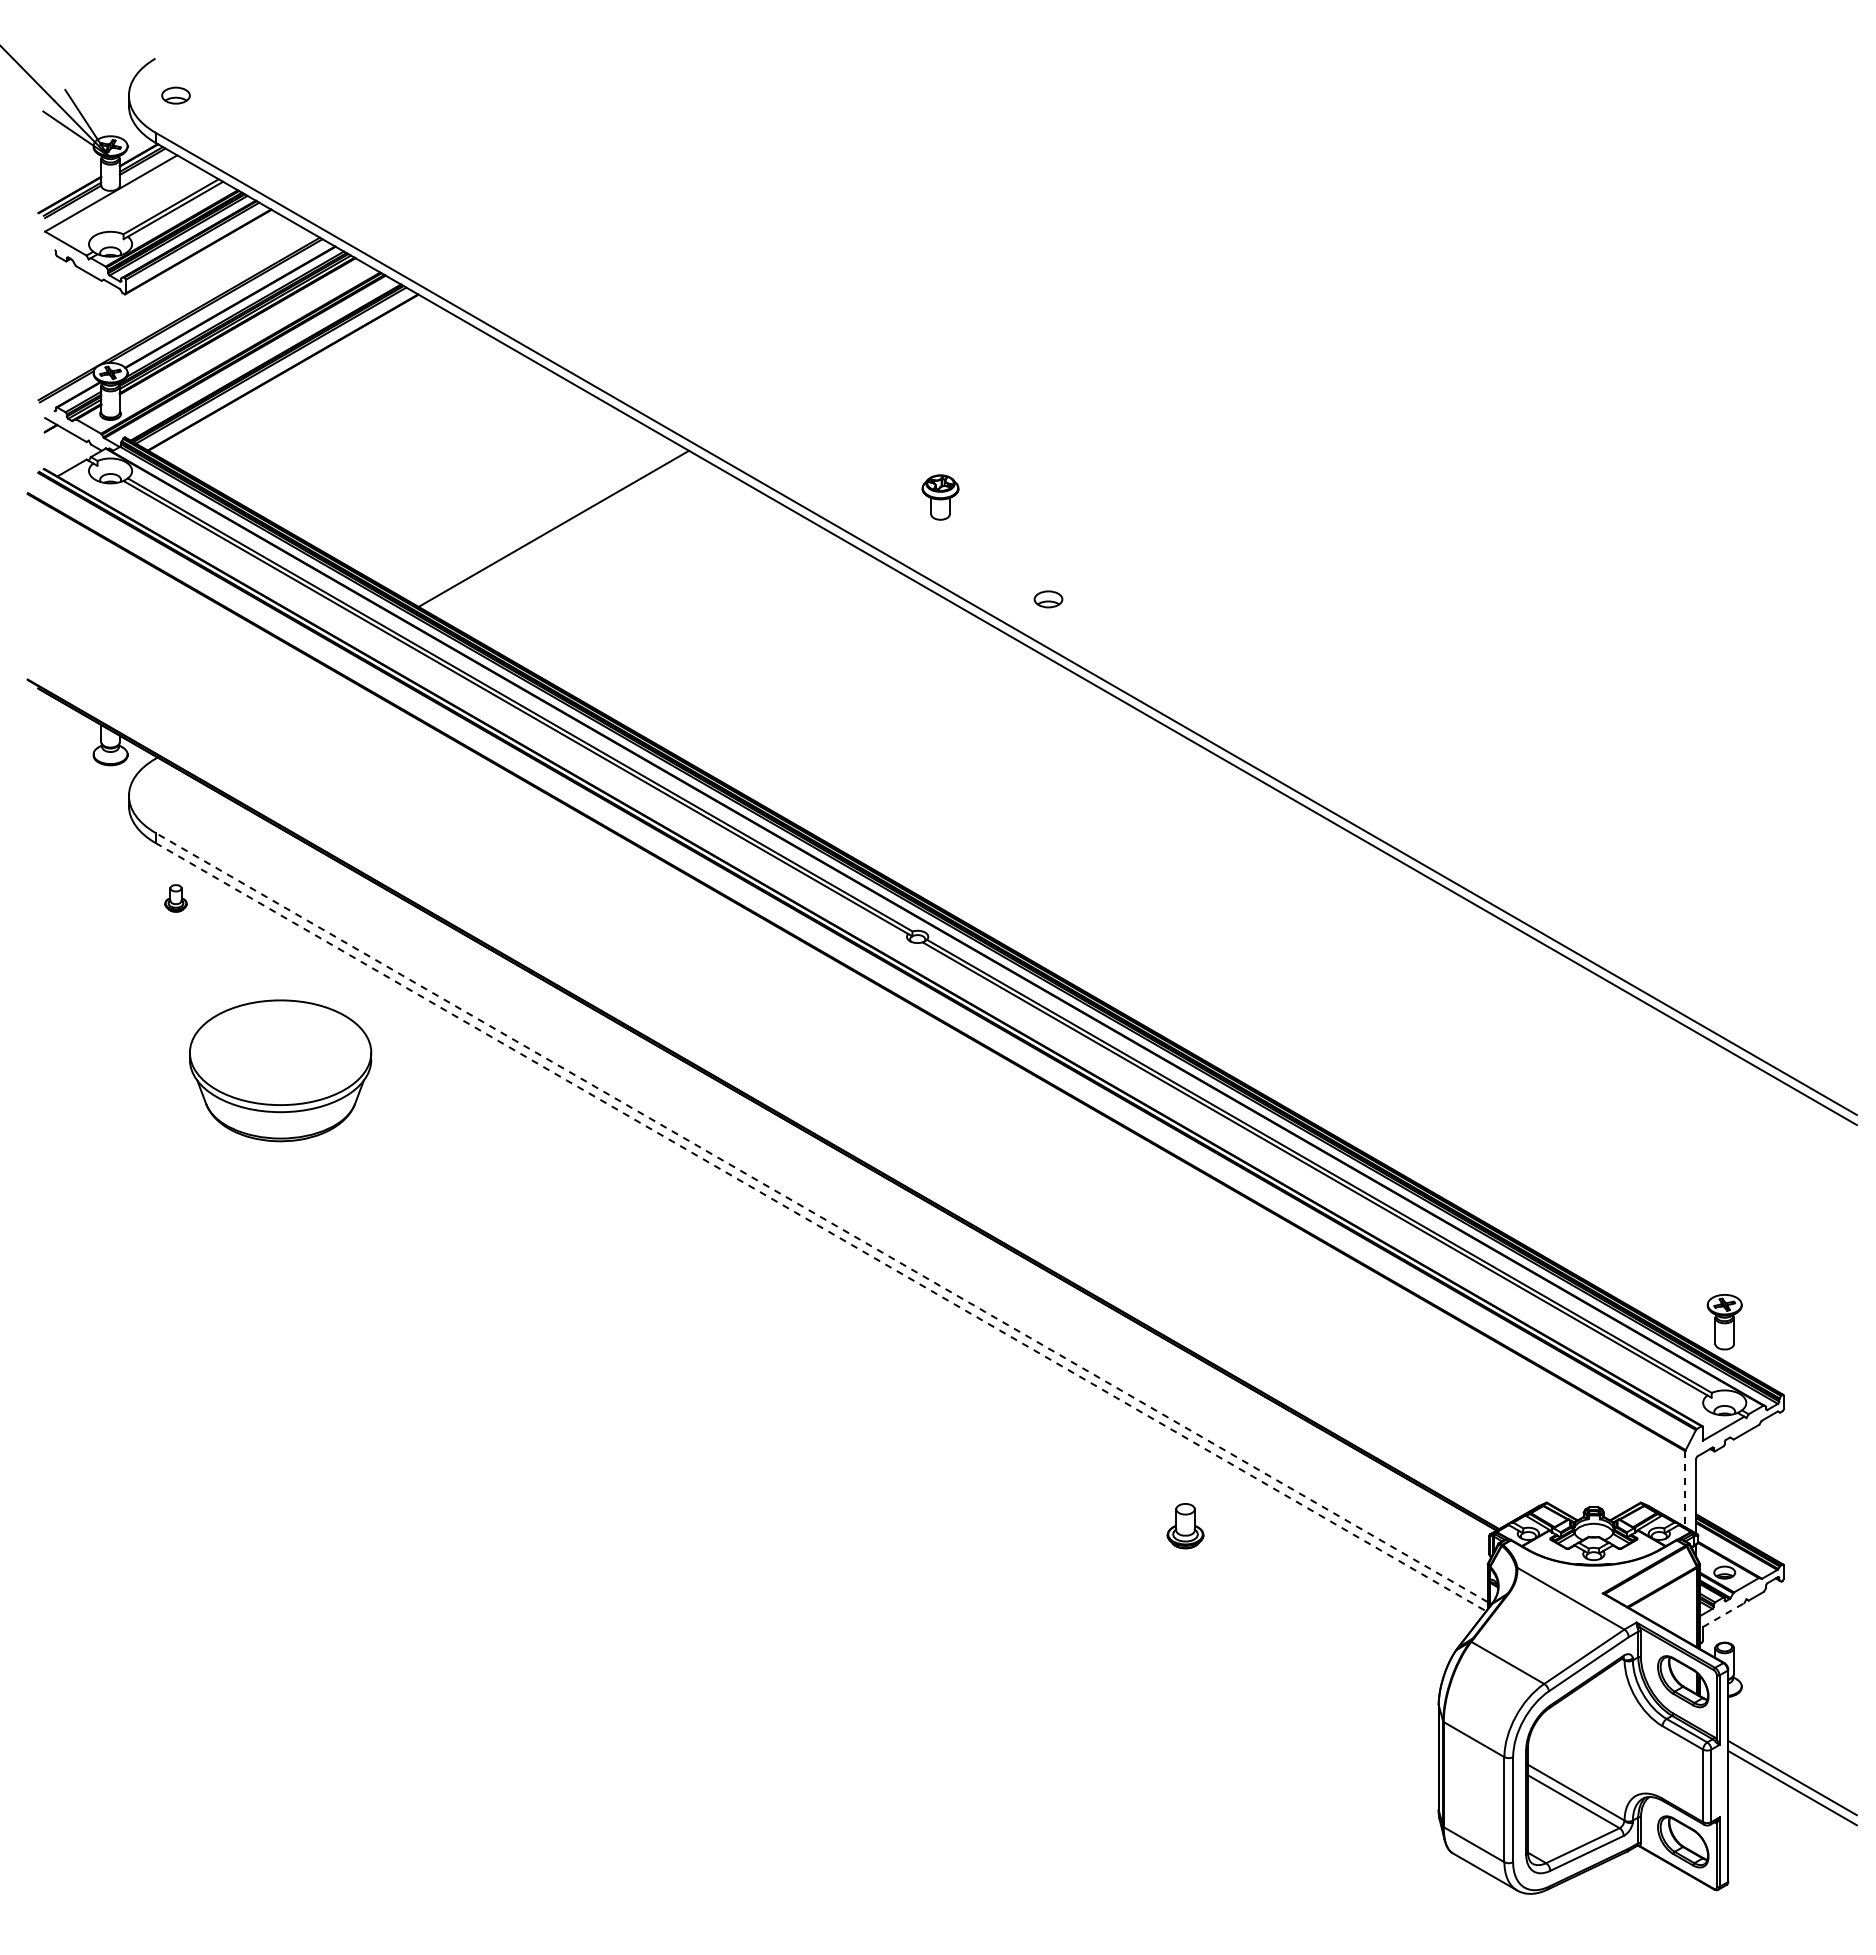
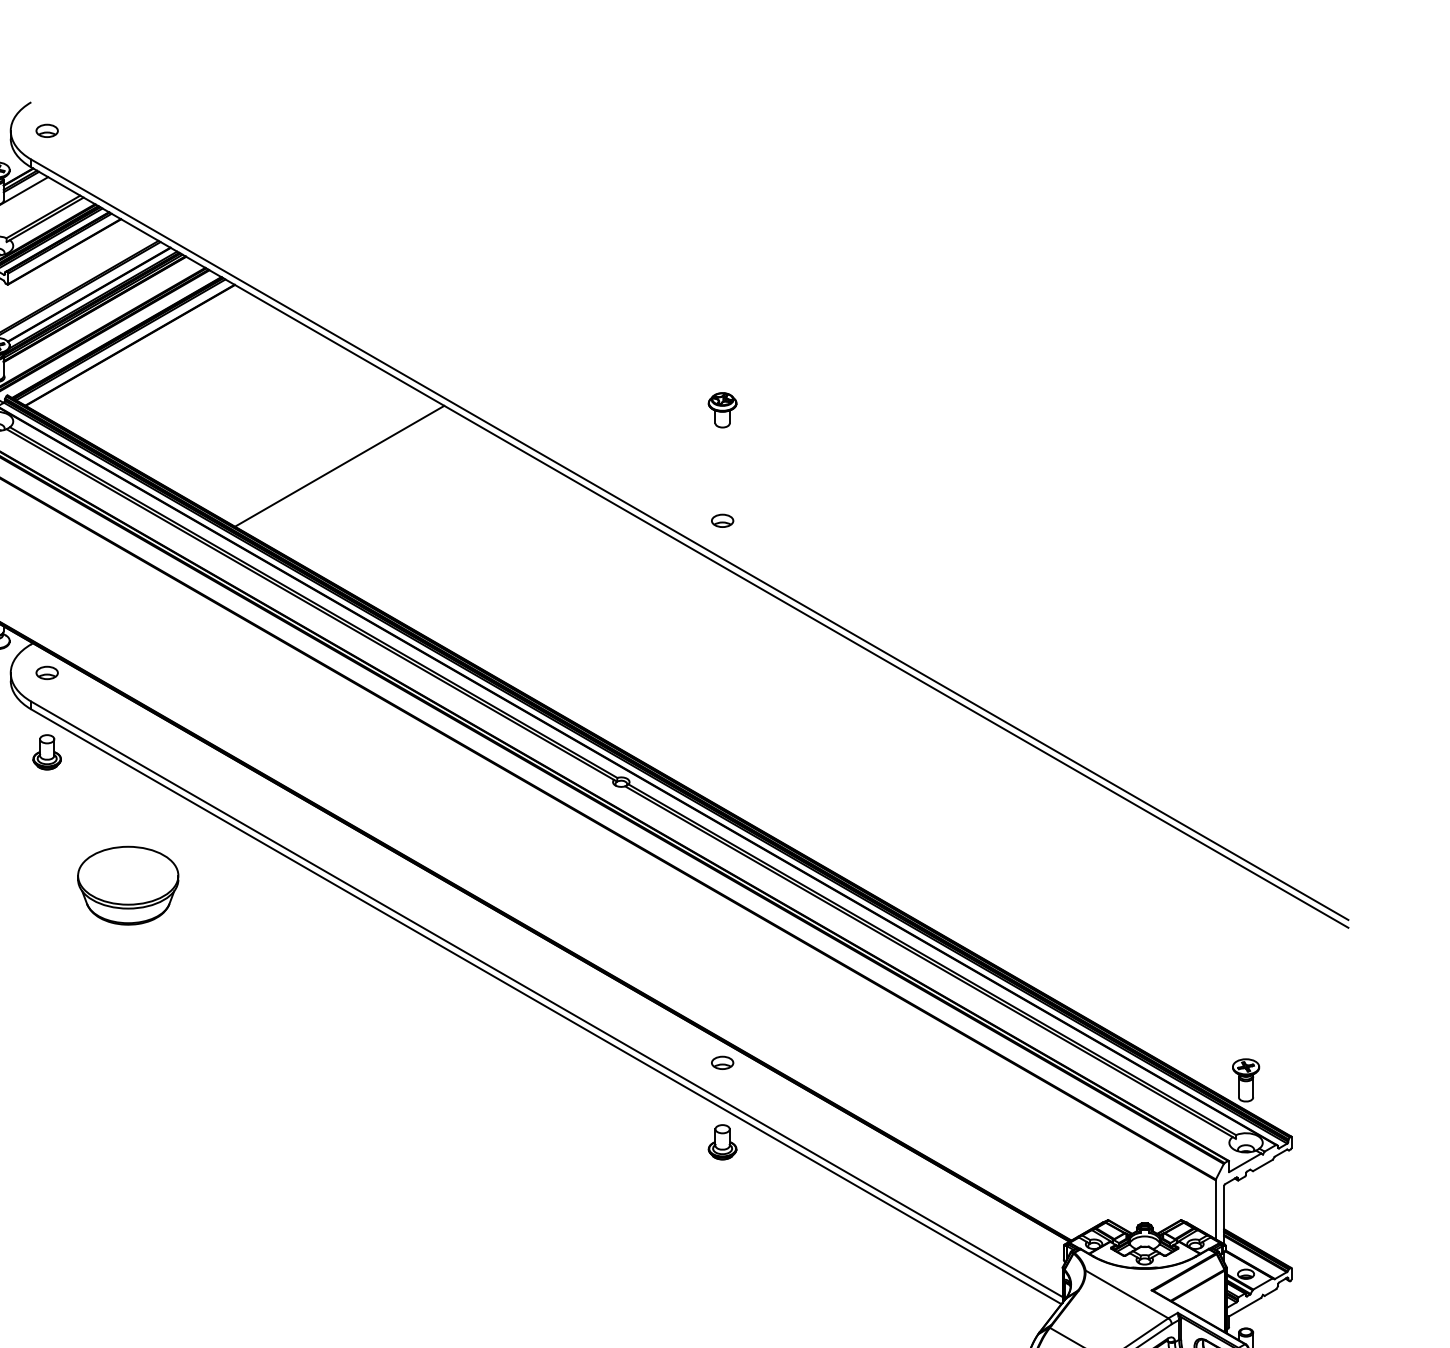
part: (940, 497) -> (722, 410), moved
part: (175, 795) -> (46, 672), added
part: (175, 898) -> (46, 752), size x1.67
part: (280, 1070) -> (128, 885), size x0.71
line: (821, 1217) -> (546, 999), dashed -> solid
line: (821, 1227) -> (546, 1007), dashed -> solid
part: (1048, 1299) -> (722, 1062), added
line: (1685, 1489) -> (1215, 1209), dashed -> solid
part: (1185, 1526) -> (722, 1142), moved
line: (1723, 1615) -> (1245, 1307), dashed -> solid

